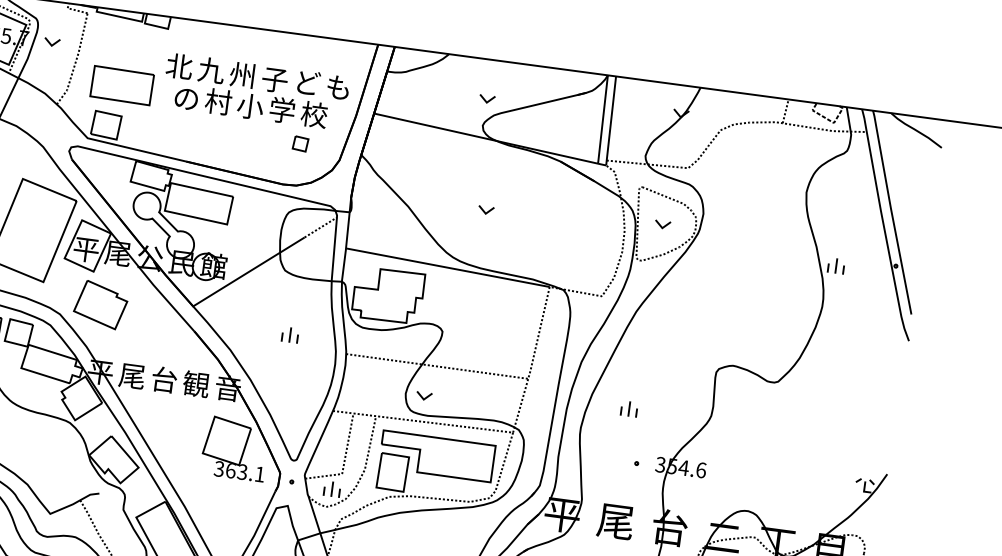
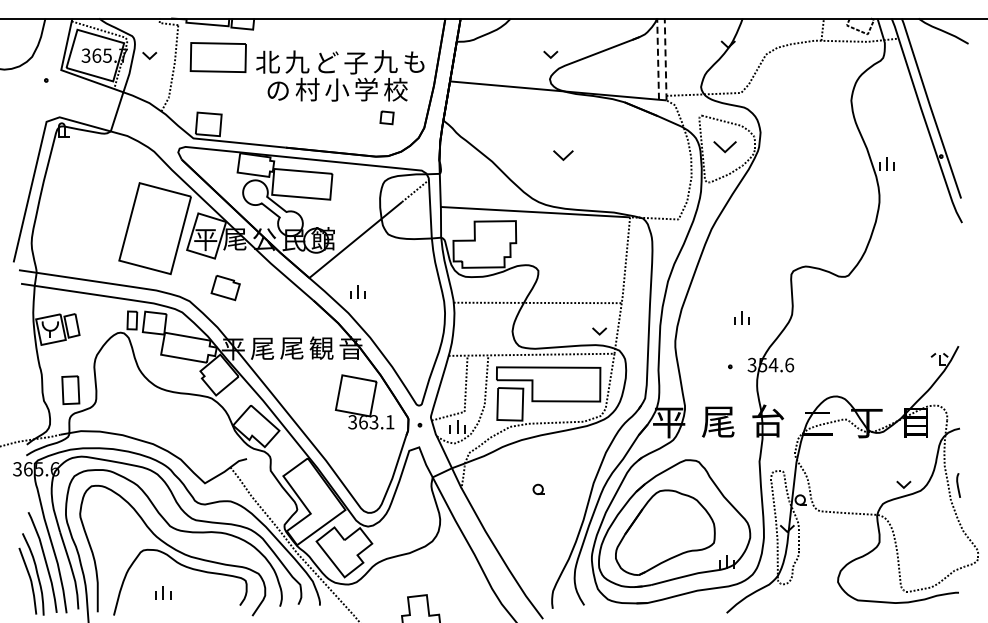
text: (242, 75) -> (326, 62), 州 -> ど
text: (307, 82) -> (385, 61), ど -> 九
part: (121, 85) -> (217, 57), moved
line: (603, 119) -> (658, 59), solid -> dashed
line: (610, 122) -> (665, 60), solid -> dashed
part: (485, 210) -> (562, 155), size x1.4
part: (662, 224) -> (724, 147), size x1.6
part: (100, 304) -> (225, 287), size x0.6
part: (290, 334) -> (357, 291), moved
text: (163, 379) -> (291, 347), 台 -> 尾
part: (424, 396) -> (599, 331), moved
part: (628, 408) -> (741, 317), moved

